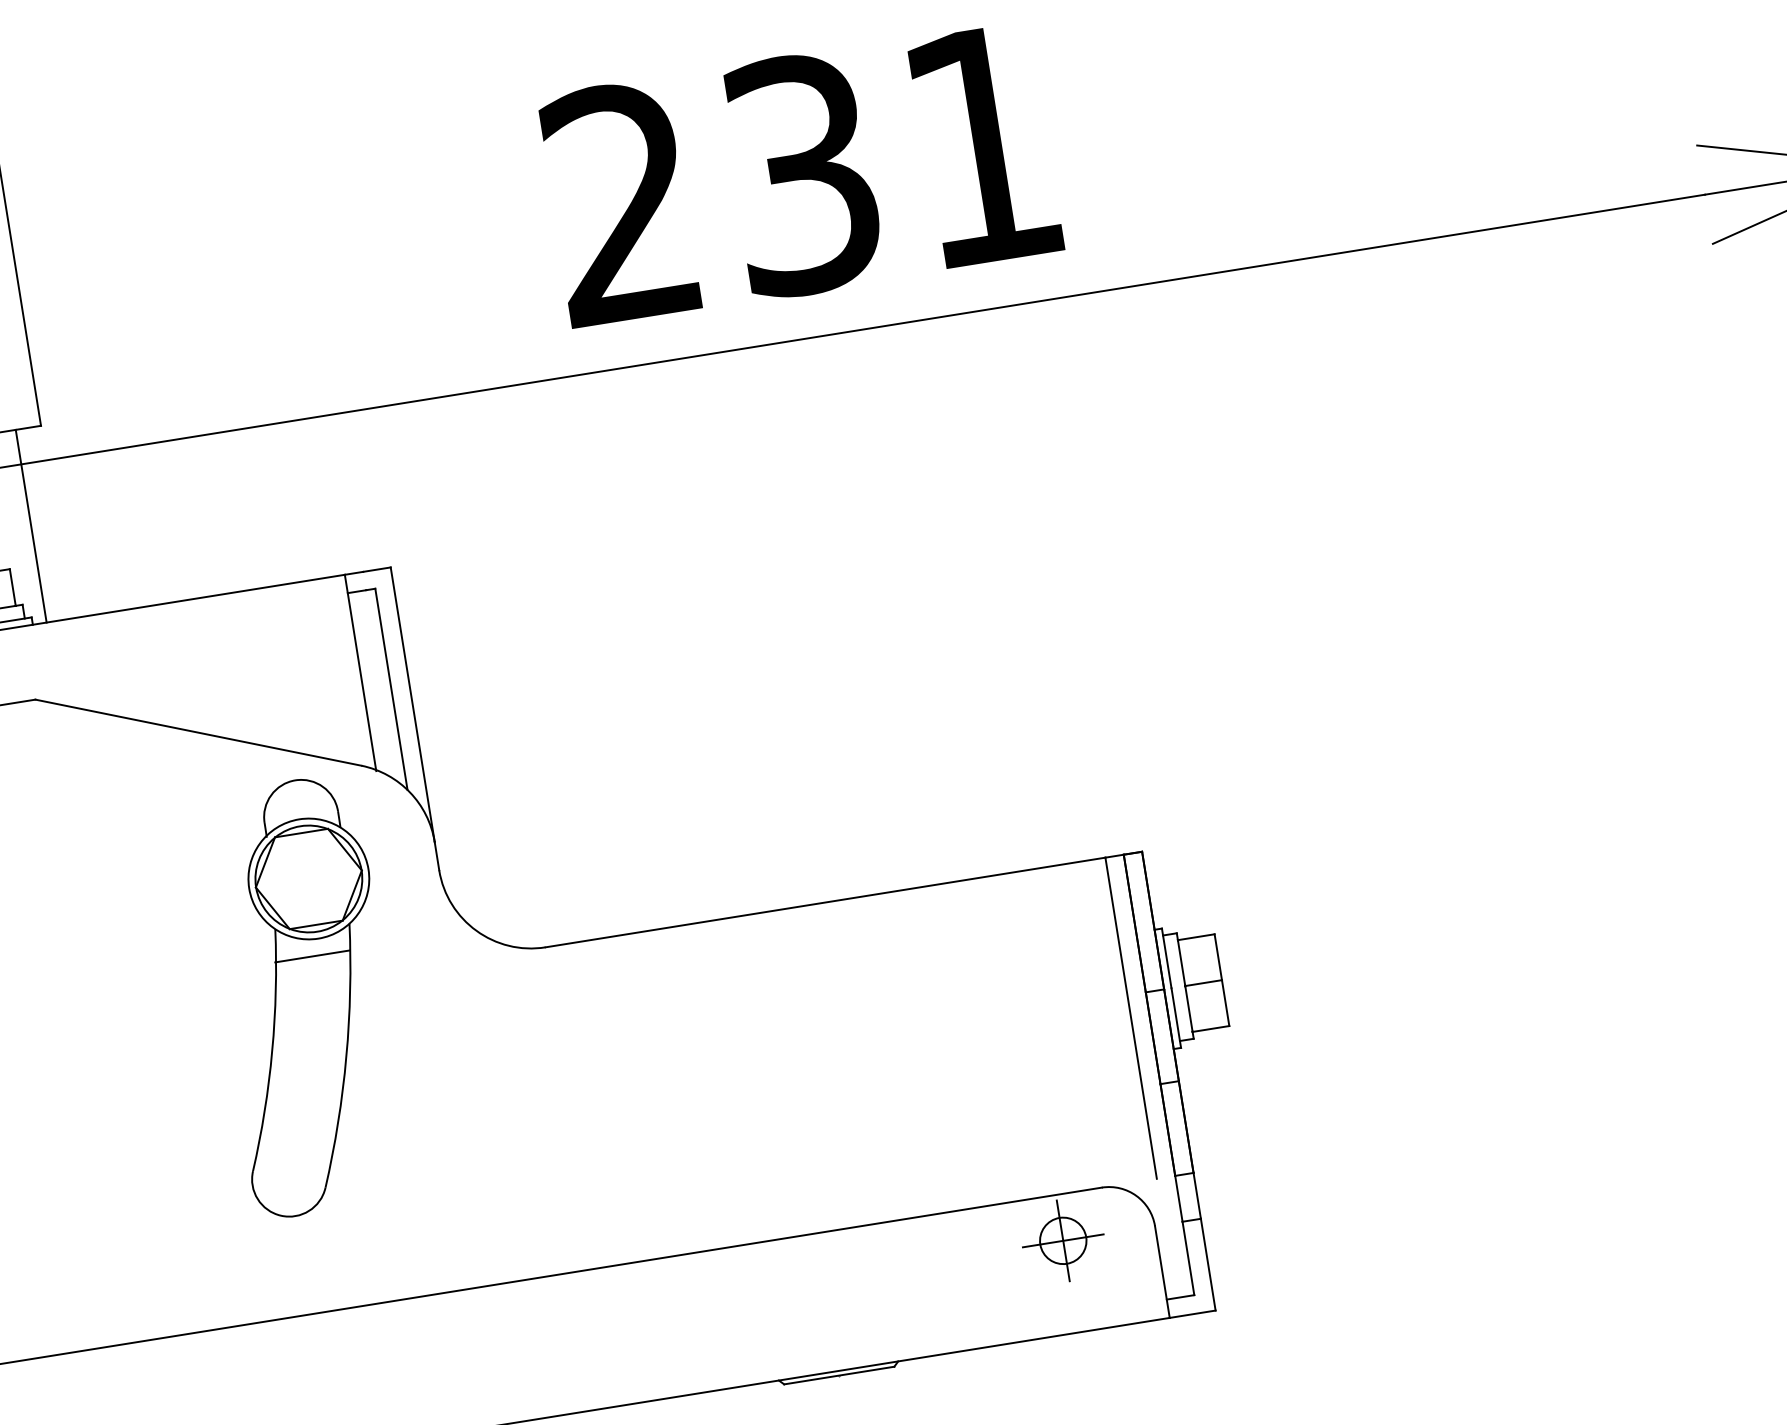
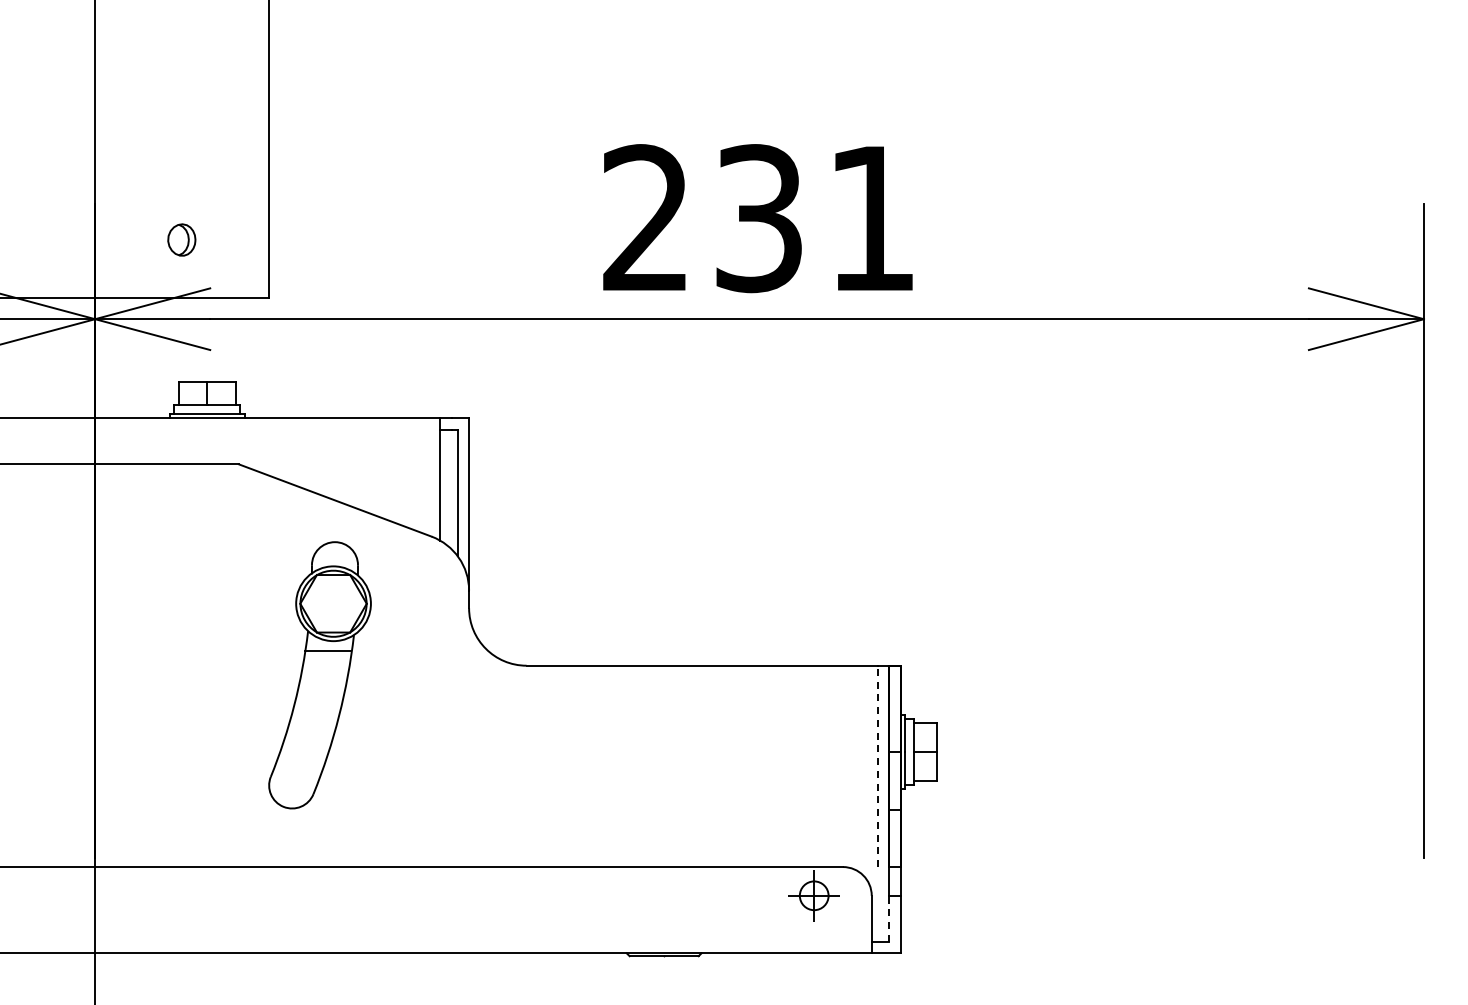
line: (31, 525) -> (253, 357), removed
part: (304, 997) -> (319, 675), moved
line: (1131, 1018) -> (877, 766), solid -> dashed
line: (1189, 1257) -> (889, 918), solid -> dashed

